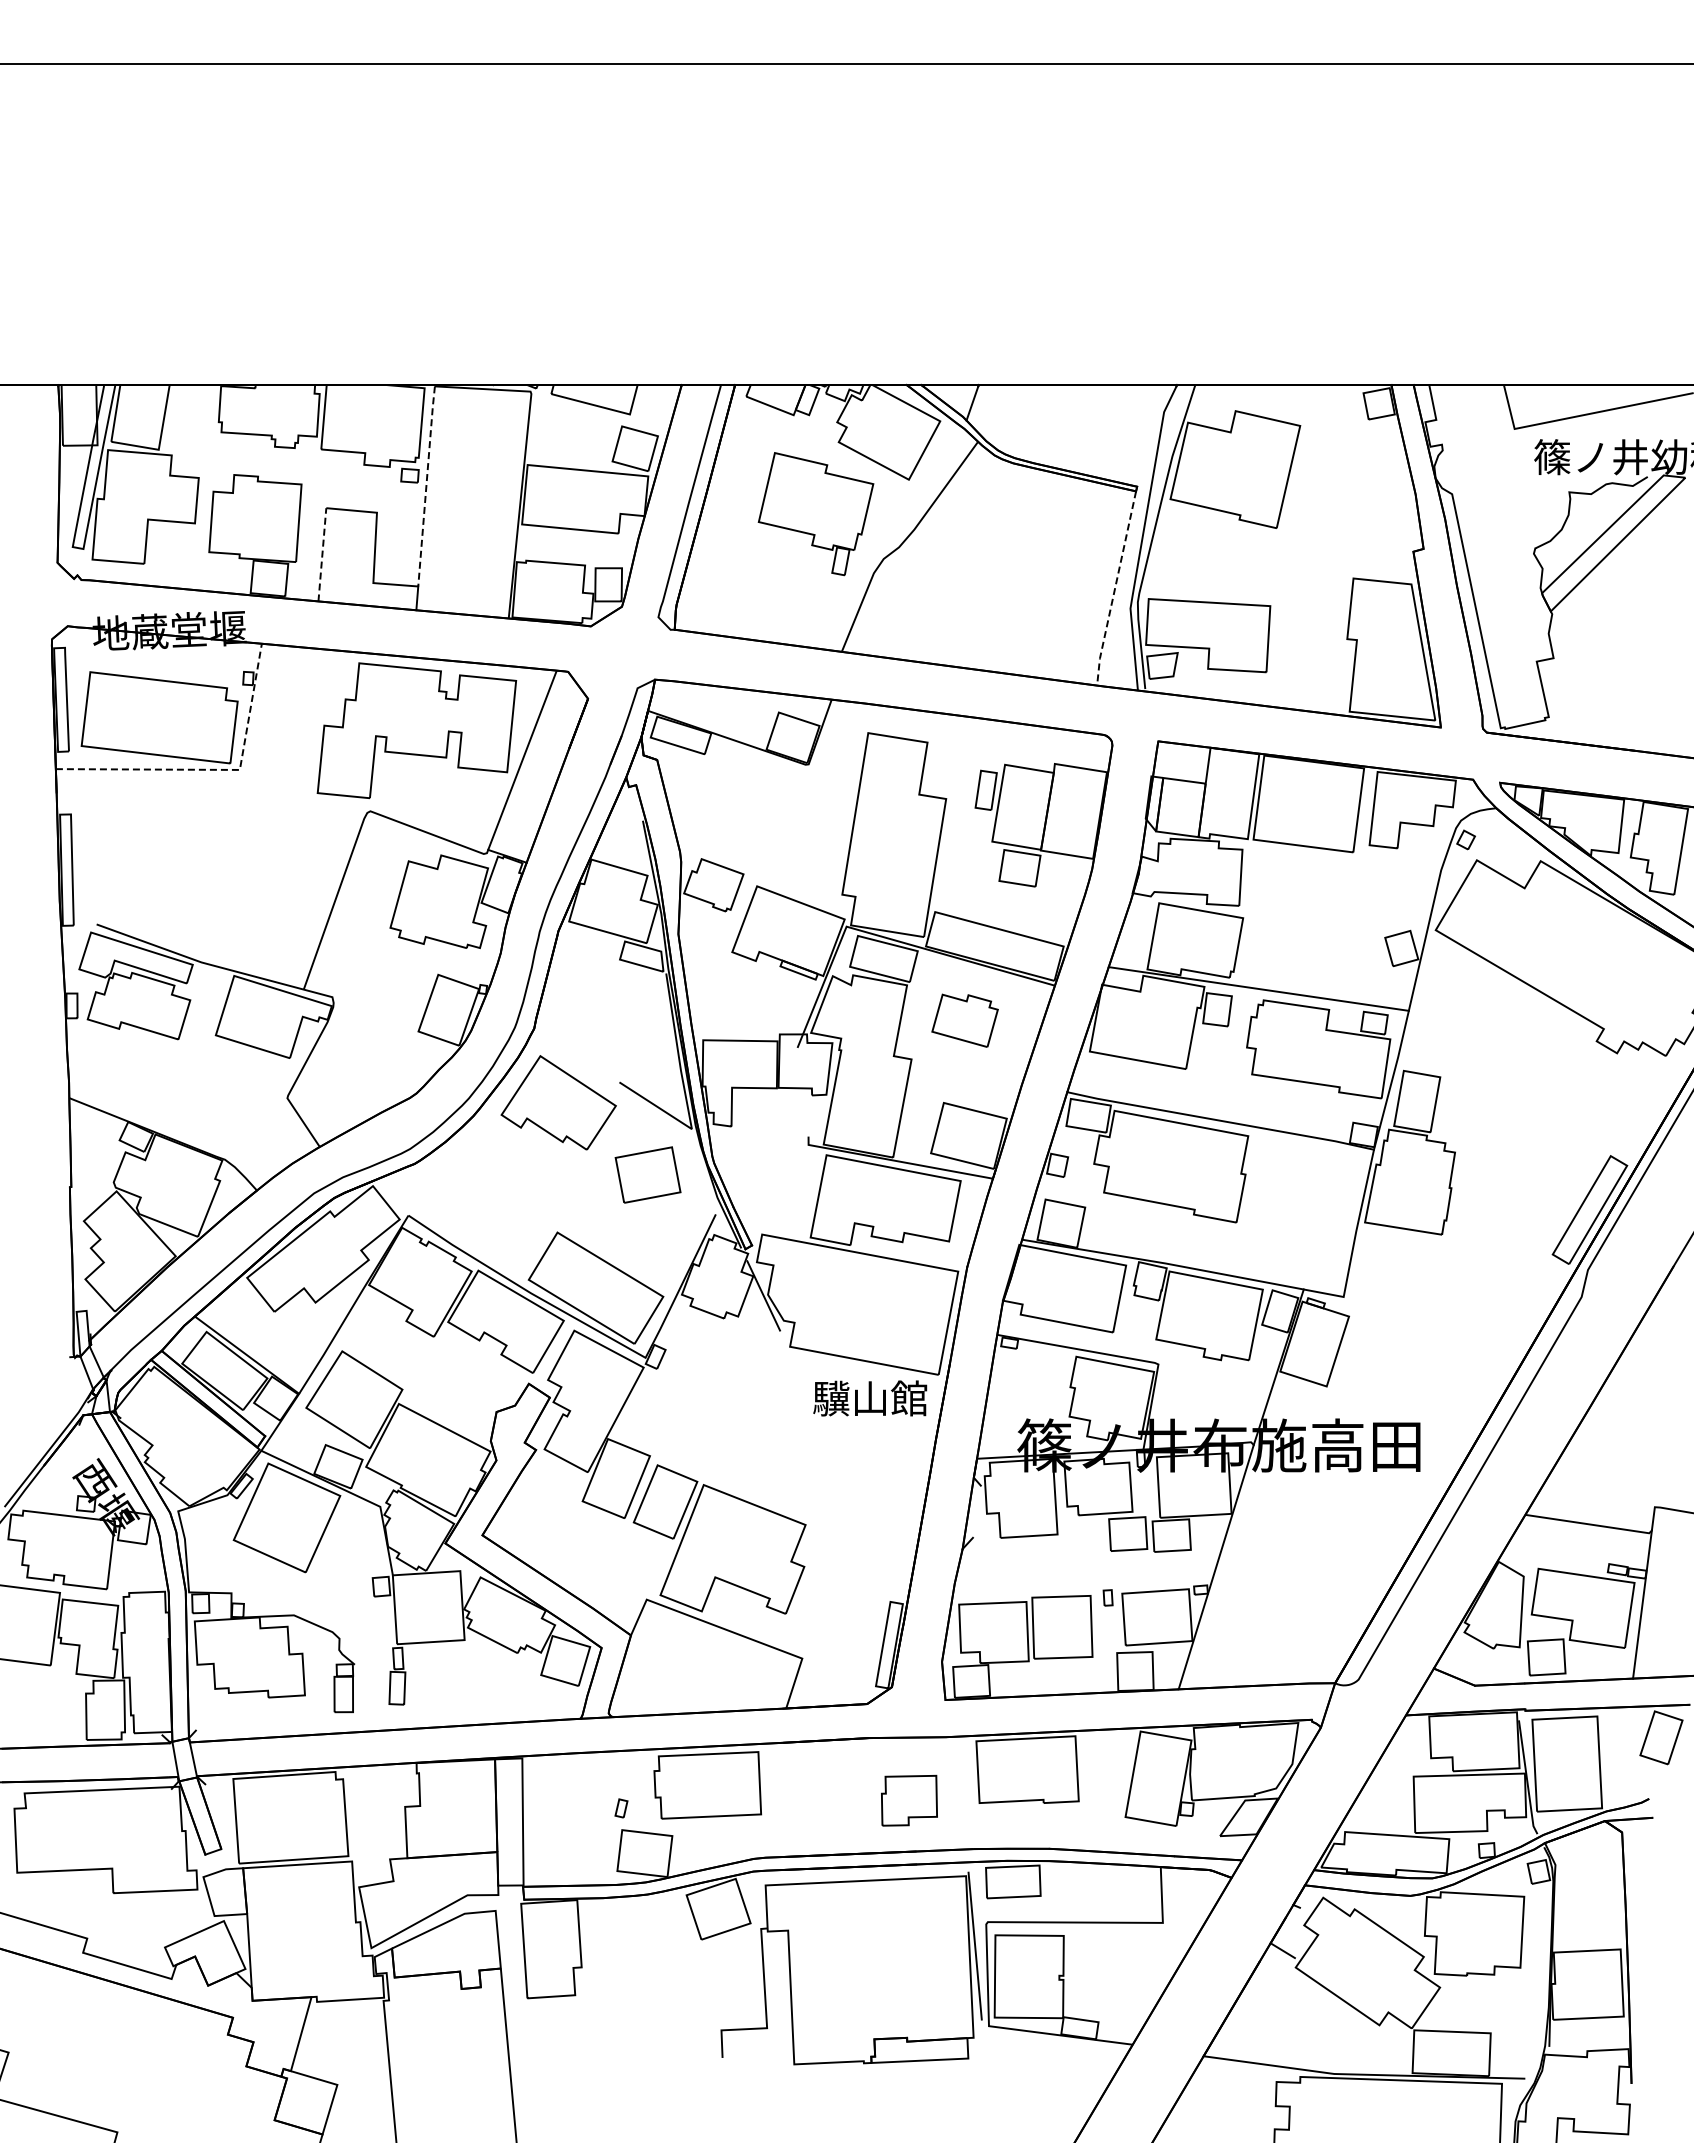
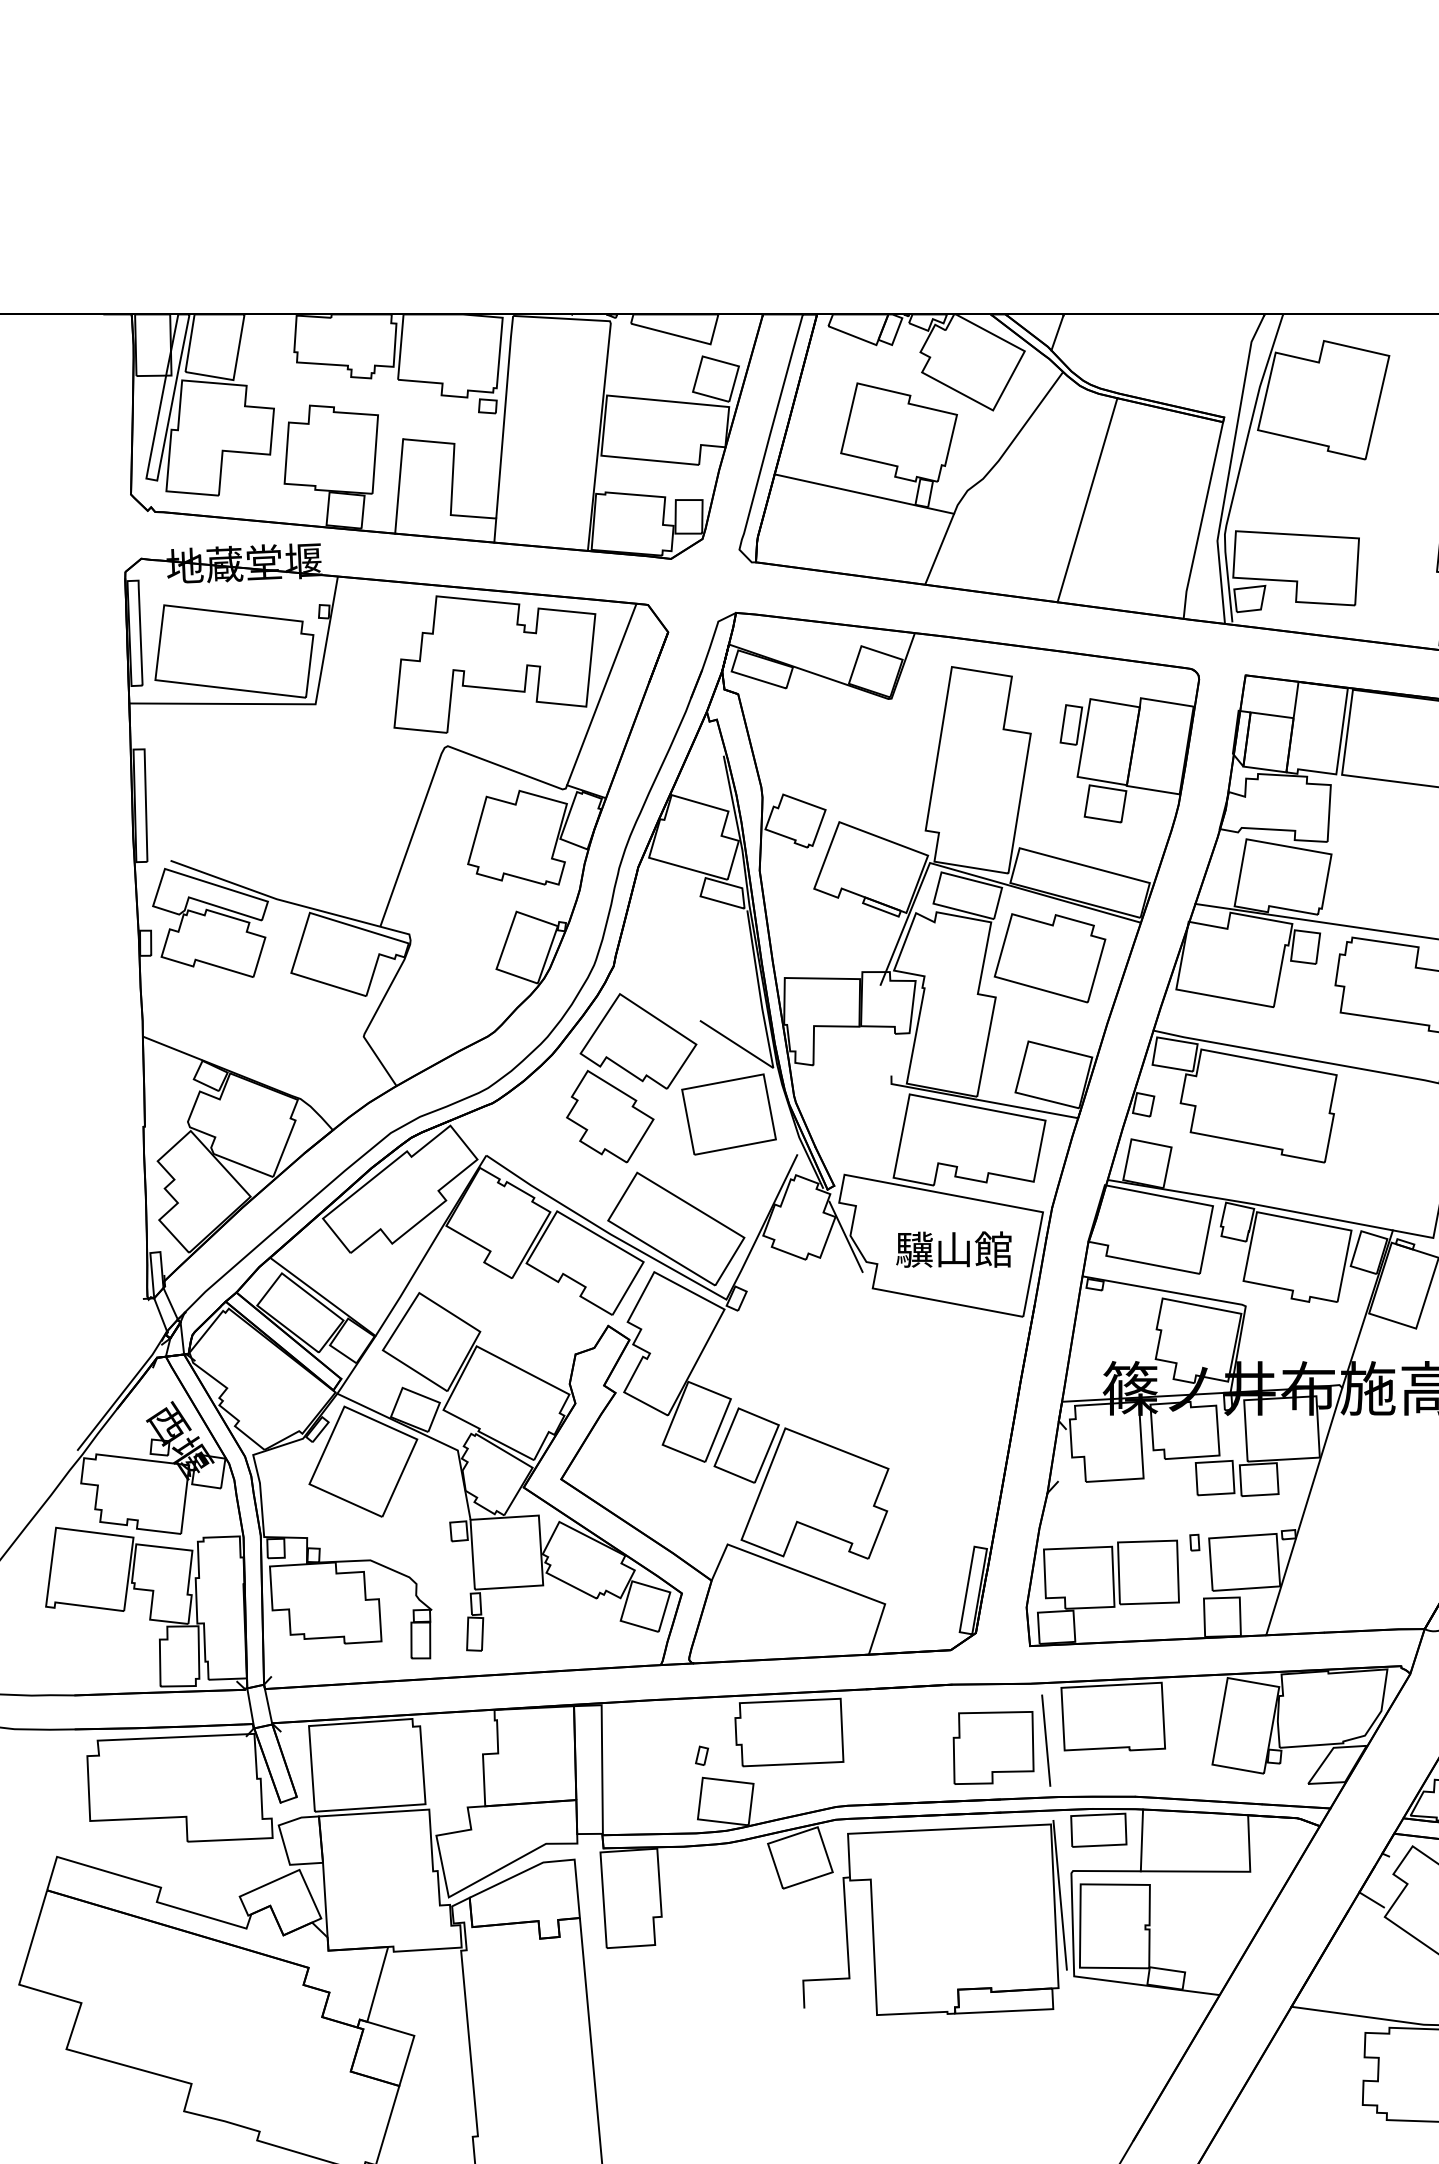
line: (426, 486) -> (504, 417), dashed -> solid
line: (322, 554) -> (399, 486), dashed -> solid
line: (781, 561) -> (864, 493), added
line: (1001, 568) -> (1086, 500), added
line: (1114, 589) -> (1201, 521), dashed -> solid
line: (212, 769) -> (287, 703), dashed -> solid
part: (964, 1020) -> (1049, 958), size x1.67
part: (647, 1174) -> (728, 1113), size x1.43
part: (530, 1177) -> (609, 1116), added
text: (870, 1398) -> (954, 1249), moved
line: (961, 1793) -> (1046, 1740), added
part: (909, 1800) -> (993, 1747), size x1.43
line: (1055, 1891) -> (1141, 1839), added

